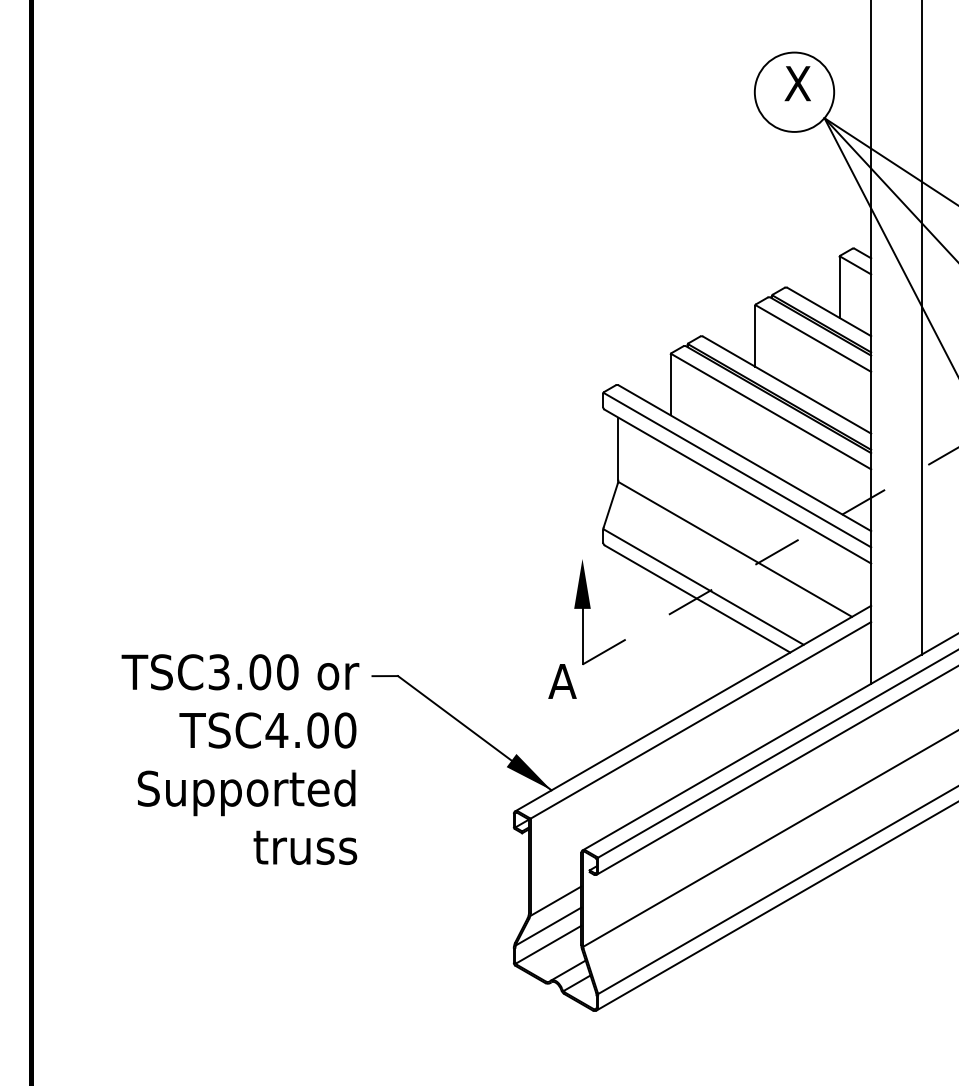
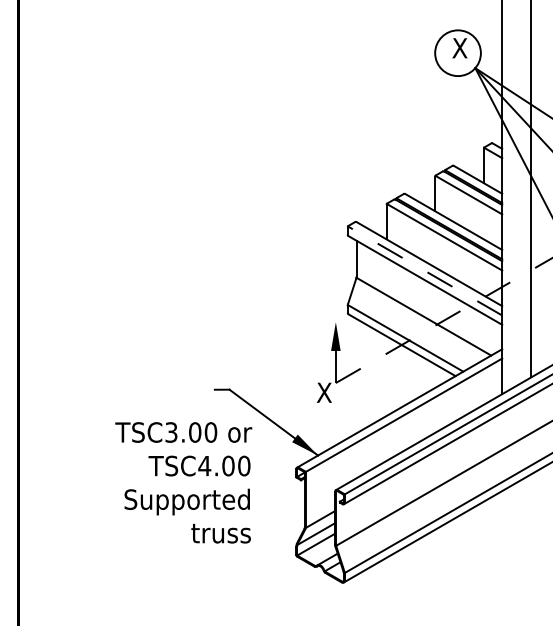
line: (736, 469) -> (424, 270), solid -> dashed
text: (562, 680) -> (324, 392), A -> X
text: (240, 759) -> (183, 482), moved

